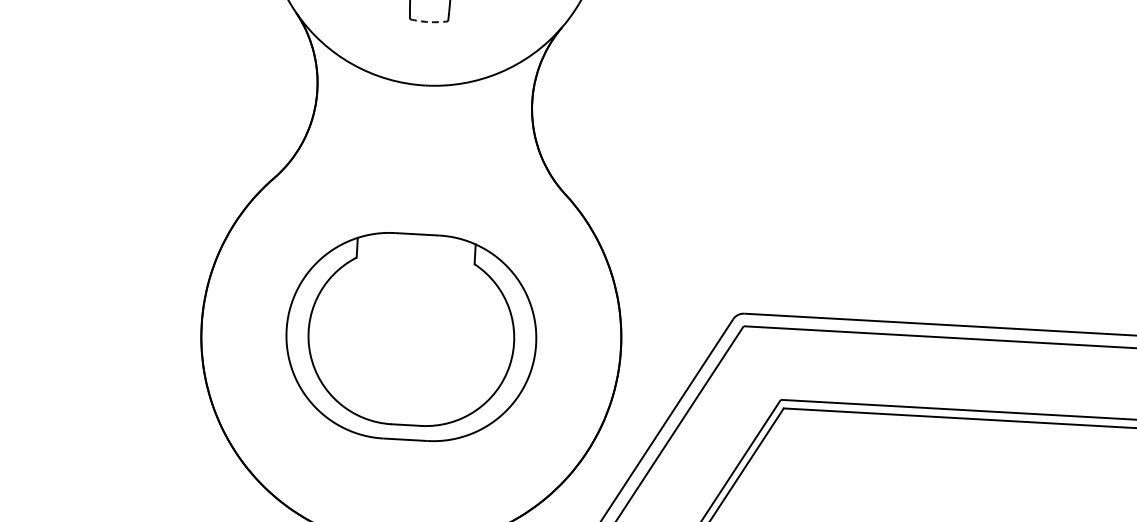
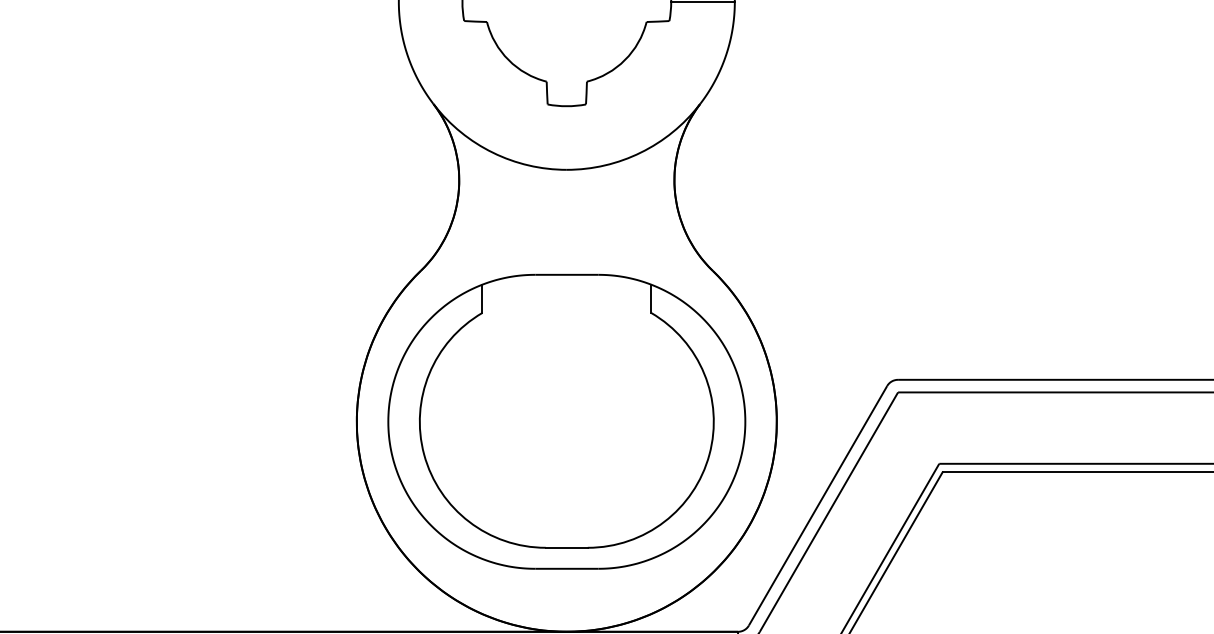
arc: (428, 22) -> (566, 106), dashed -> solid
part: (411, 336) -> (566, 421), size x1.43

